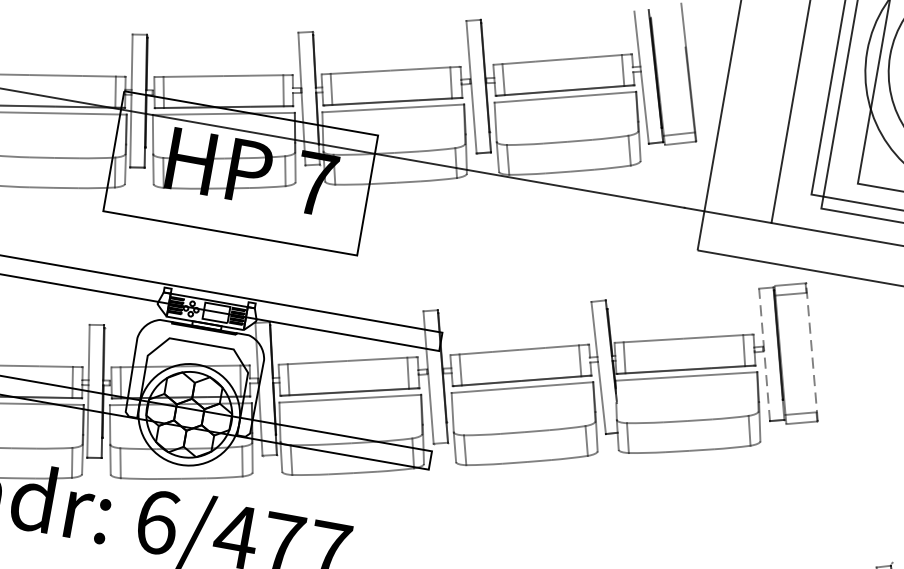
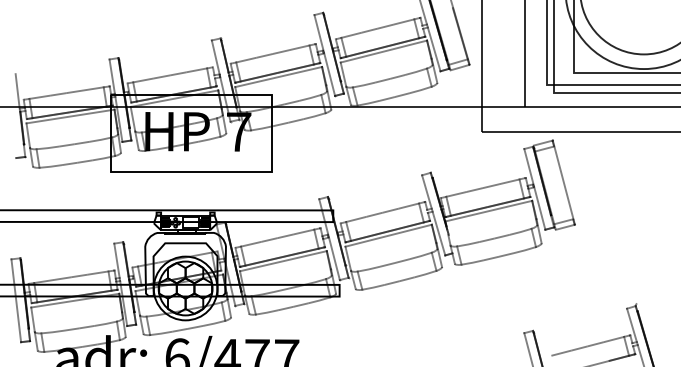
line: (811, 351) -> (563, 182), dashed -> solid
line: (763, 354) -> (534, 189), dashed -> solid

